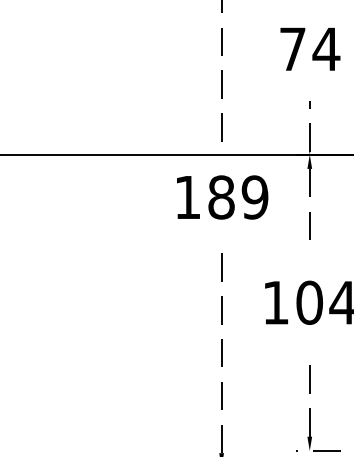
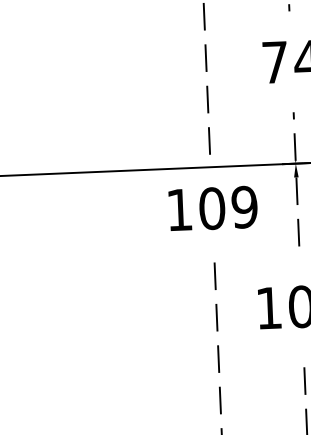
text: (221, 197) -> (212, 208), 189 -> 109

